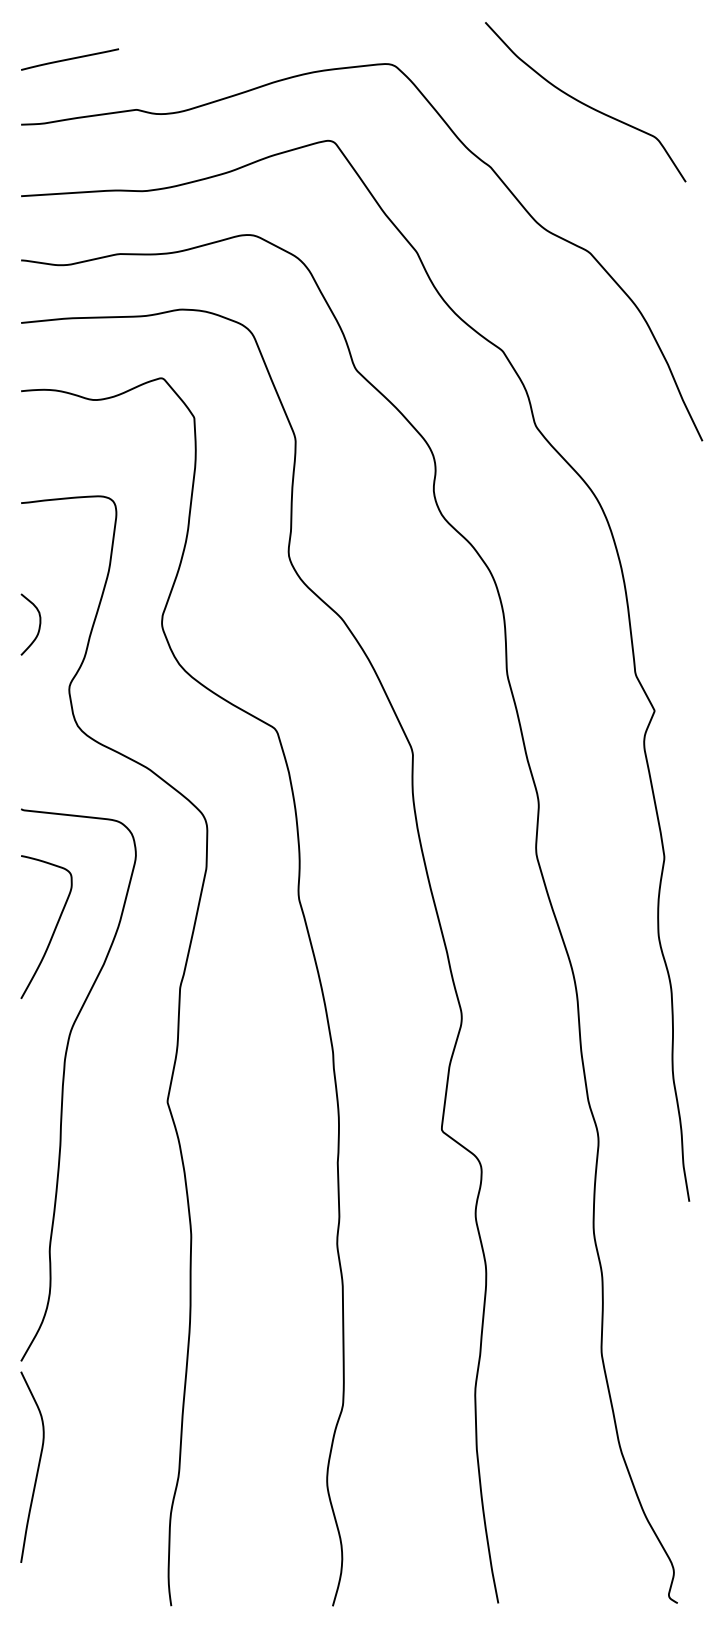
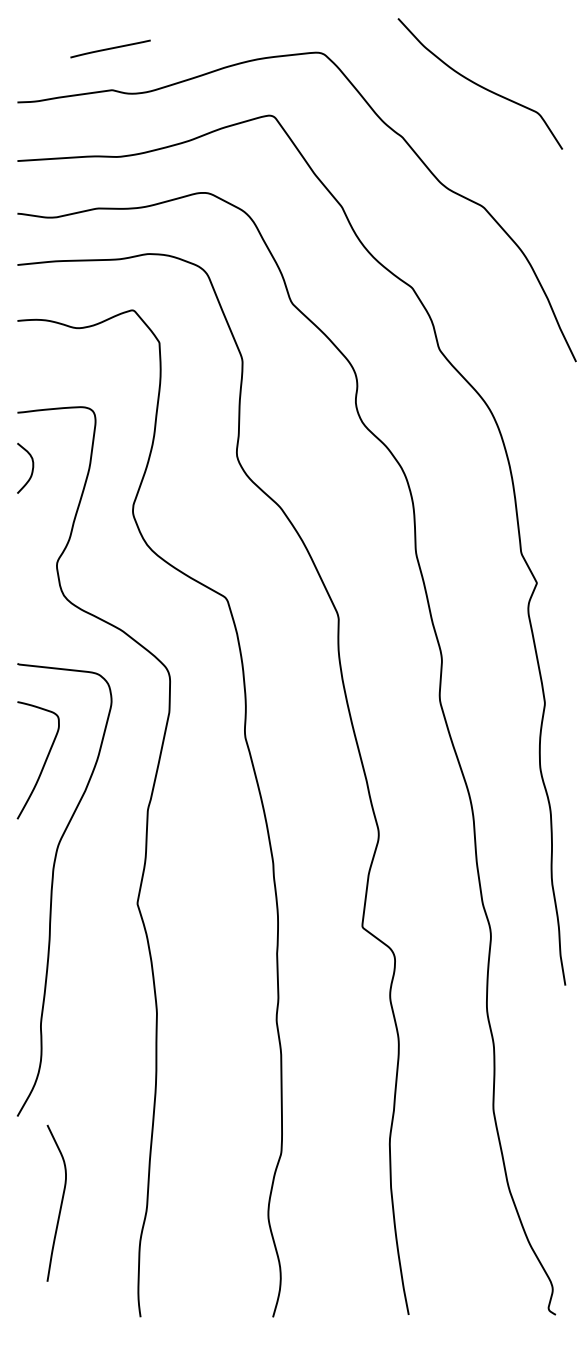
line: (69, 58) -> (110, 48), moved
curve: (38, 627) -> (31, 470), moved
curve: (37, 1467) -> (60, 1203), moved

